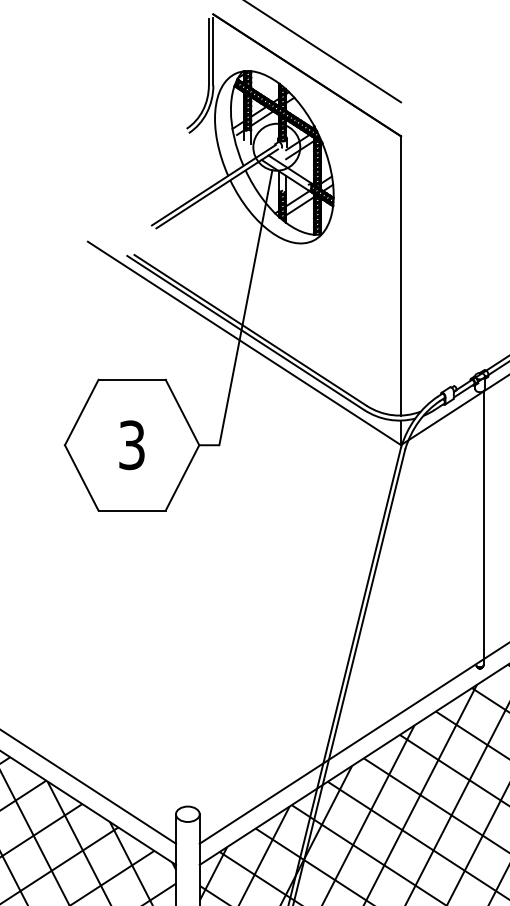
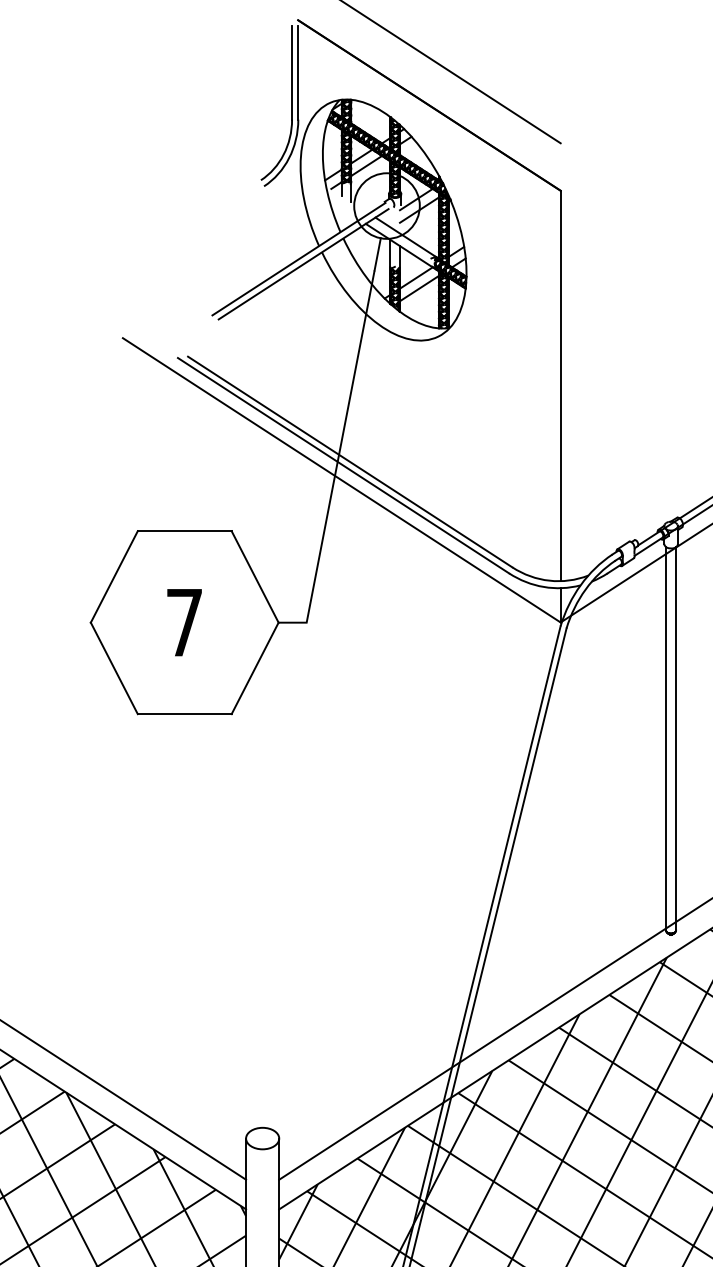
text: (131, 445) -> (184, 622), 3 -> 7
line: (476, 528) -> (666, 738), added

